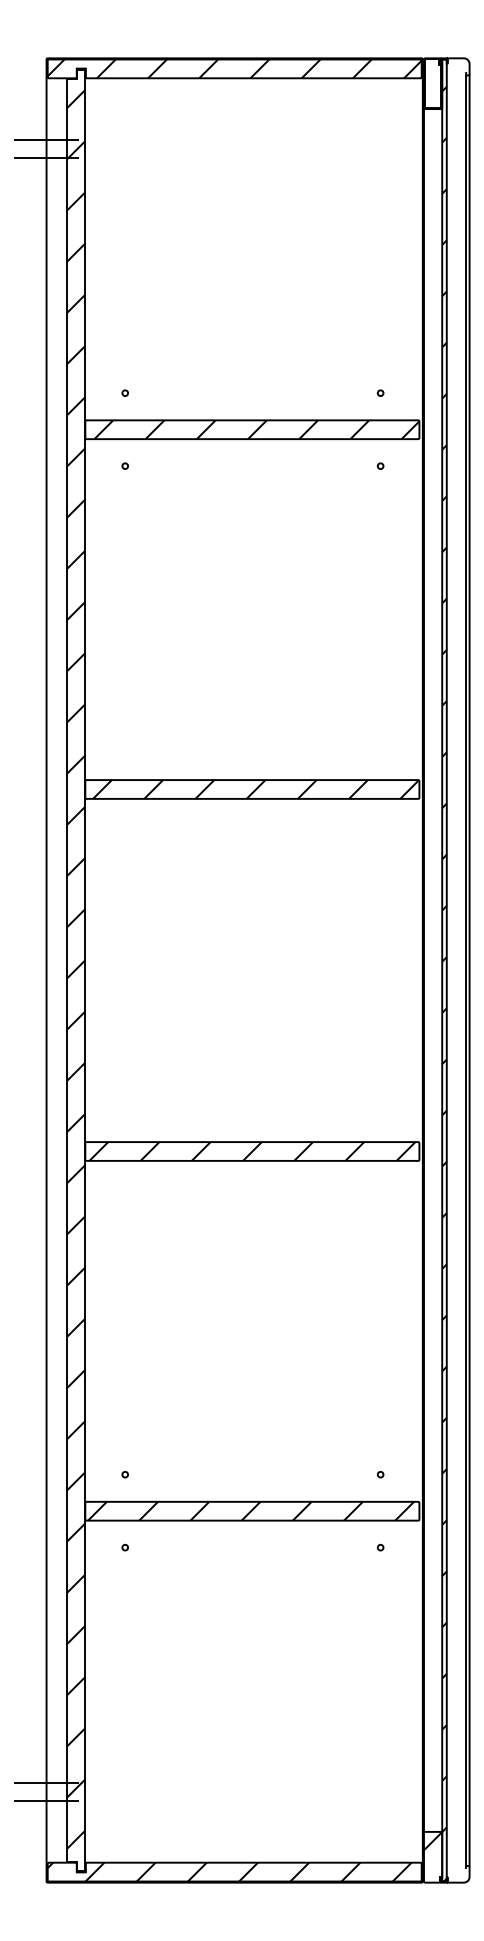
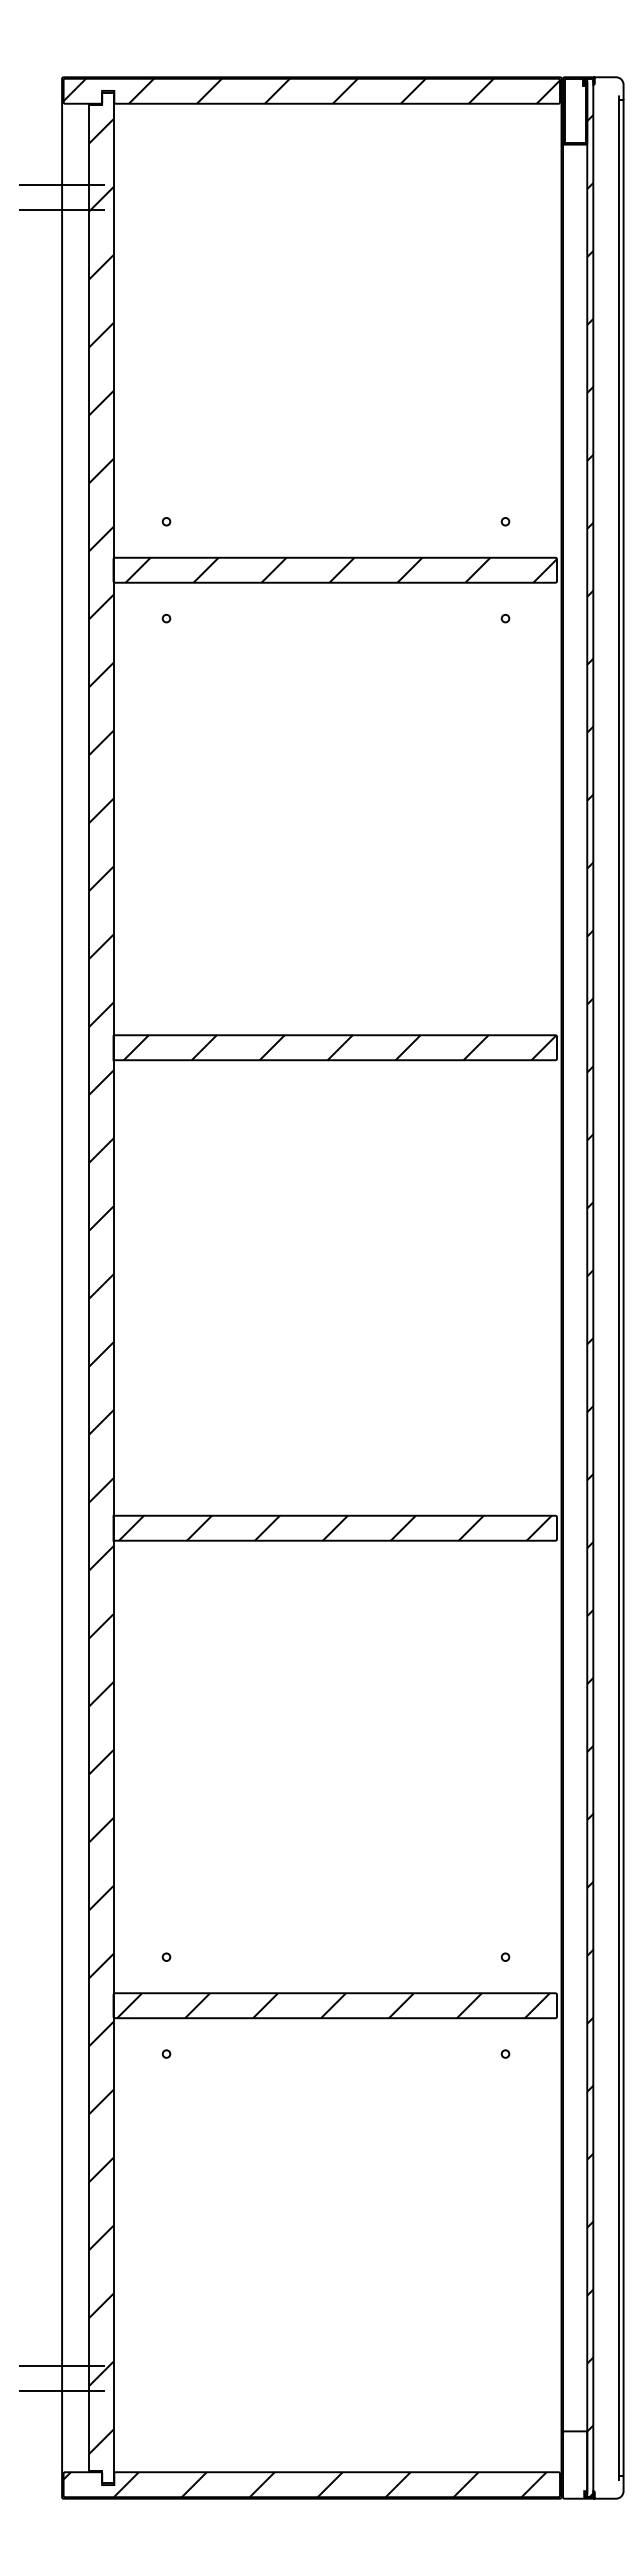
hatch: (435, 1856) -> (578, 2464), removed

